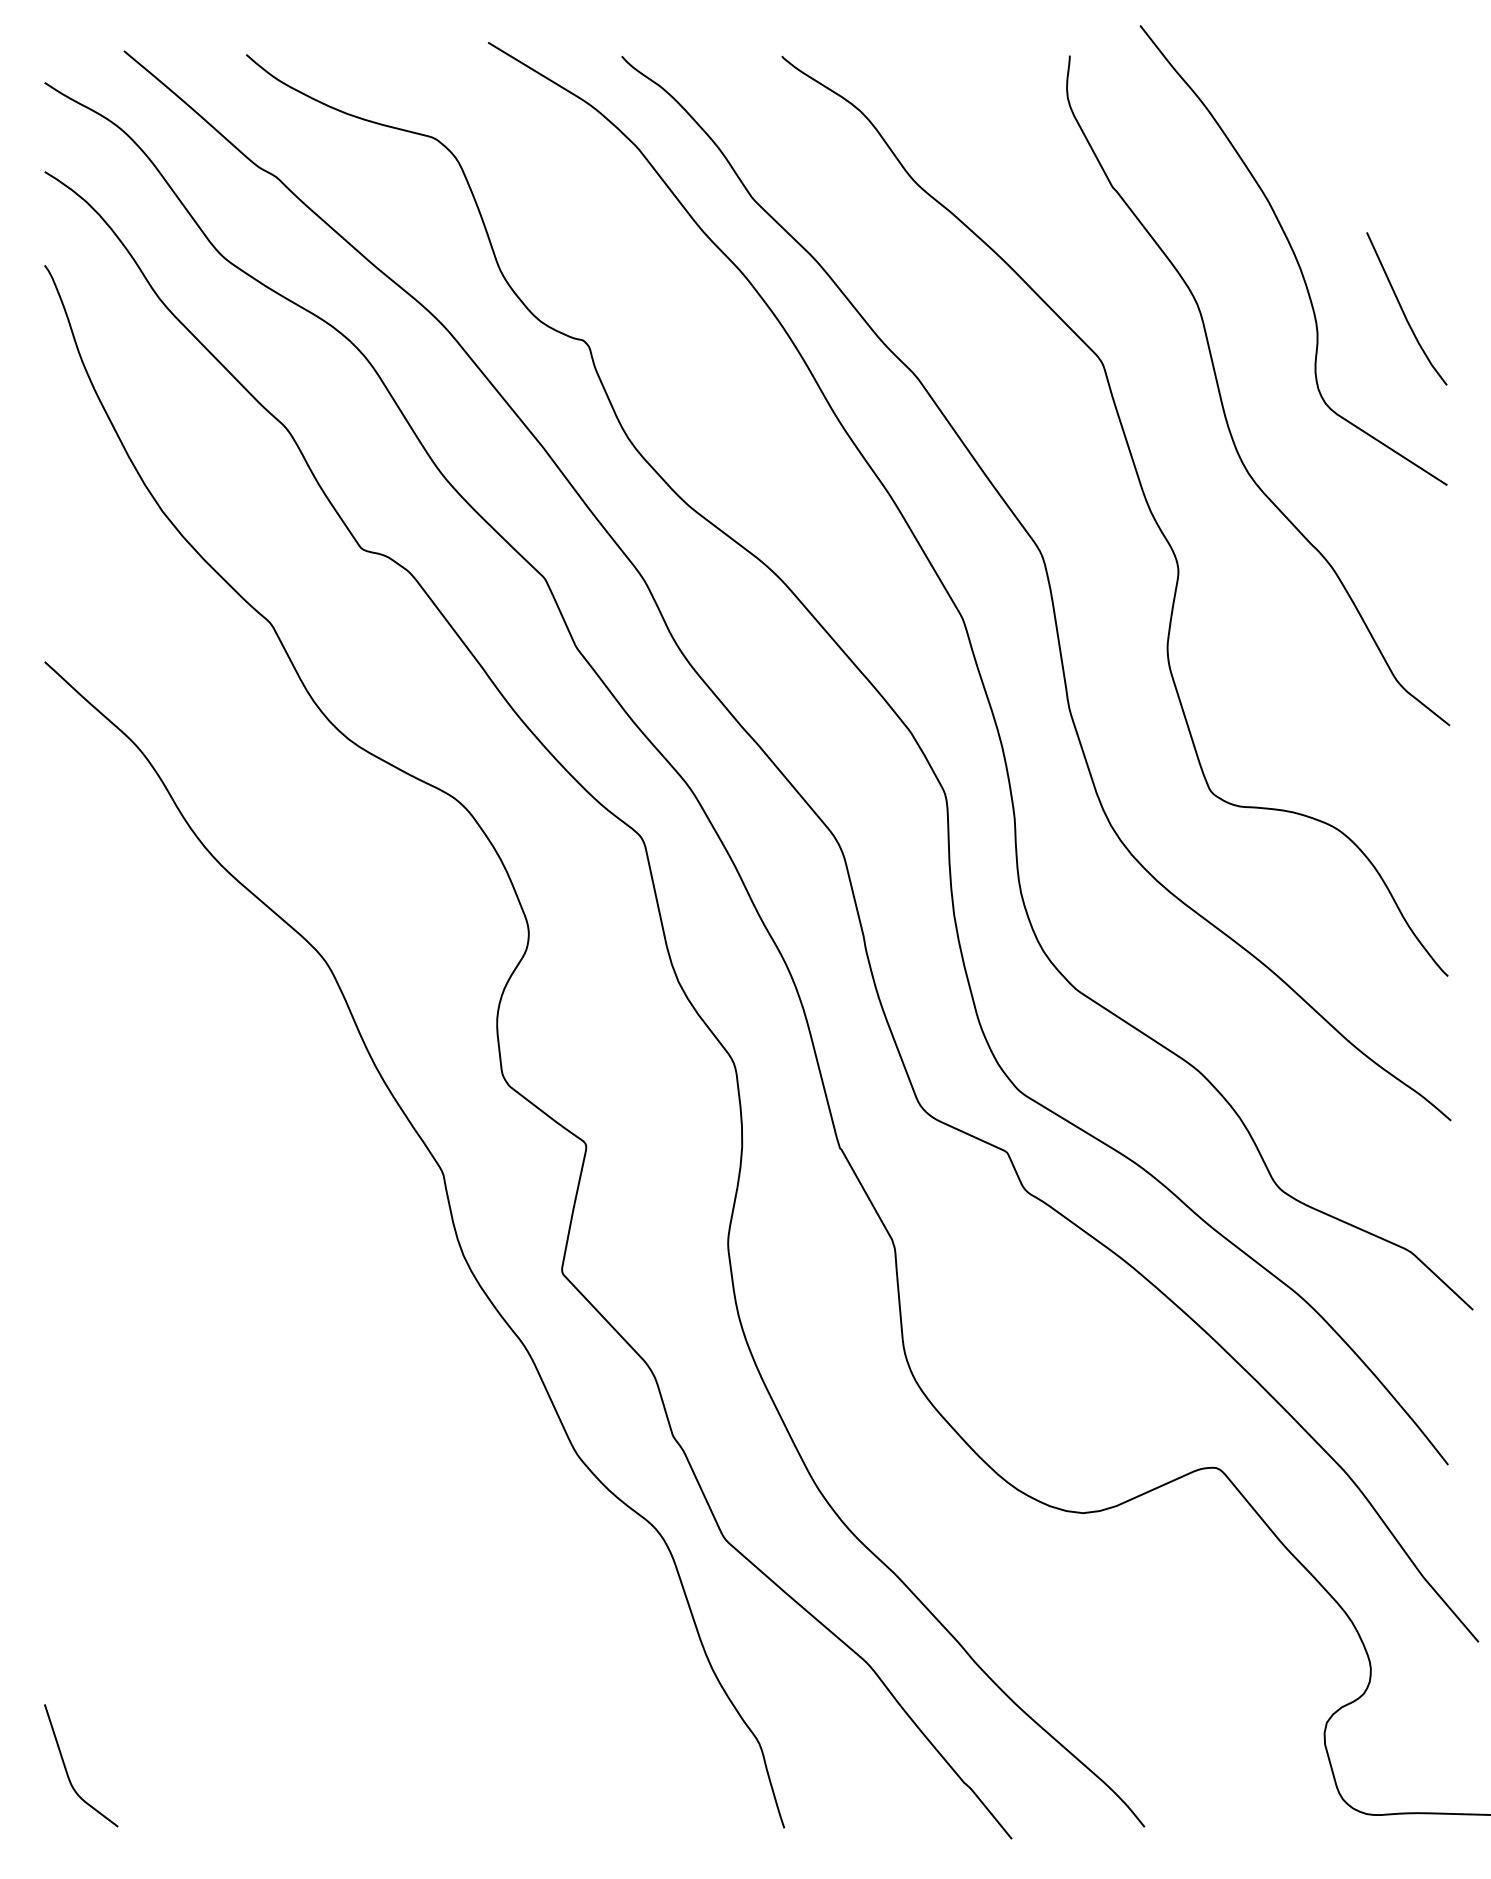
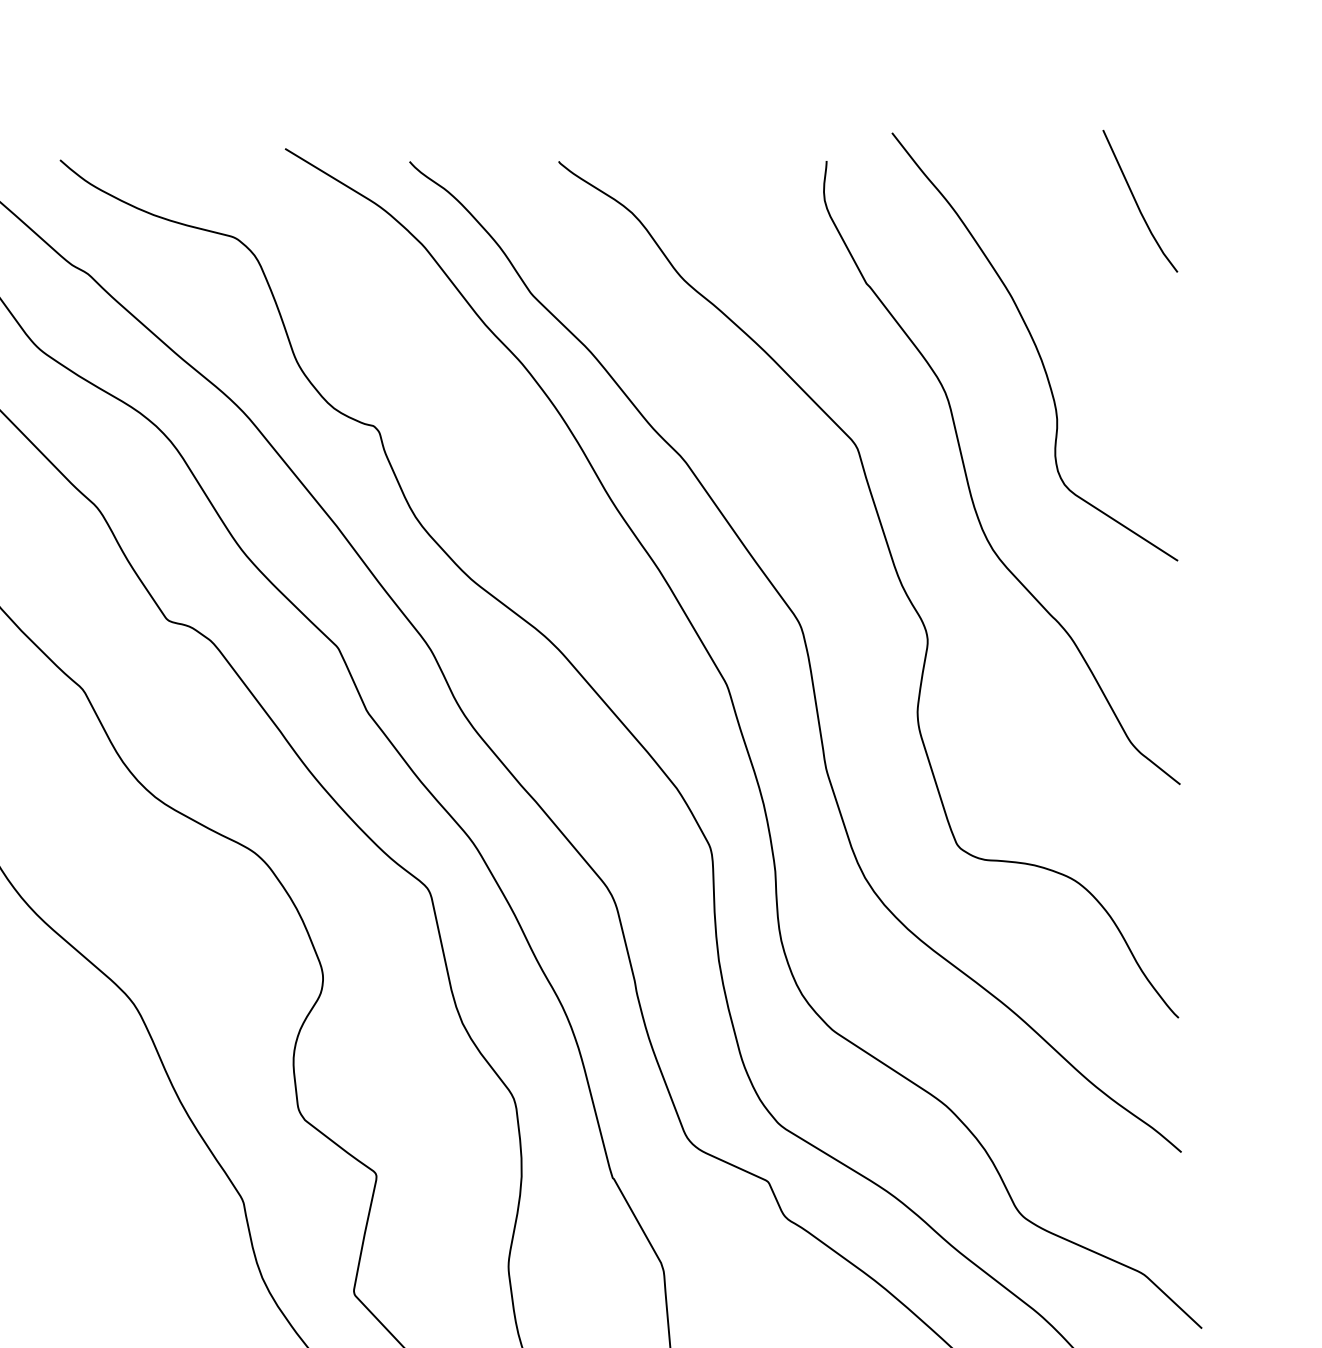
line: (1403, 310) -> (1137, 202), moved

